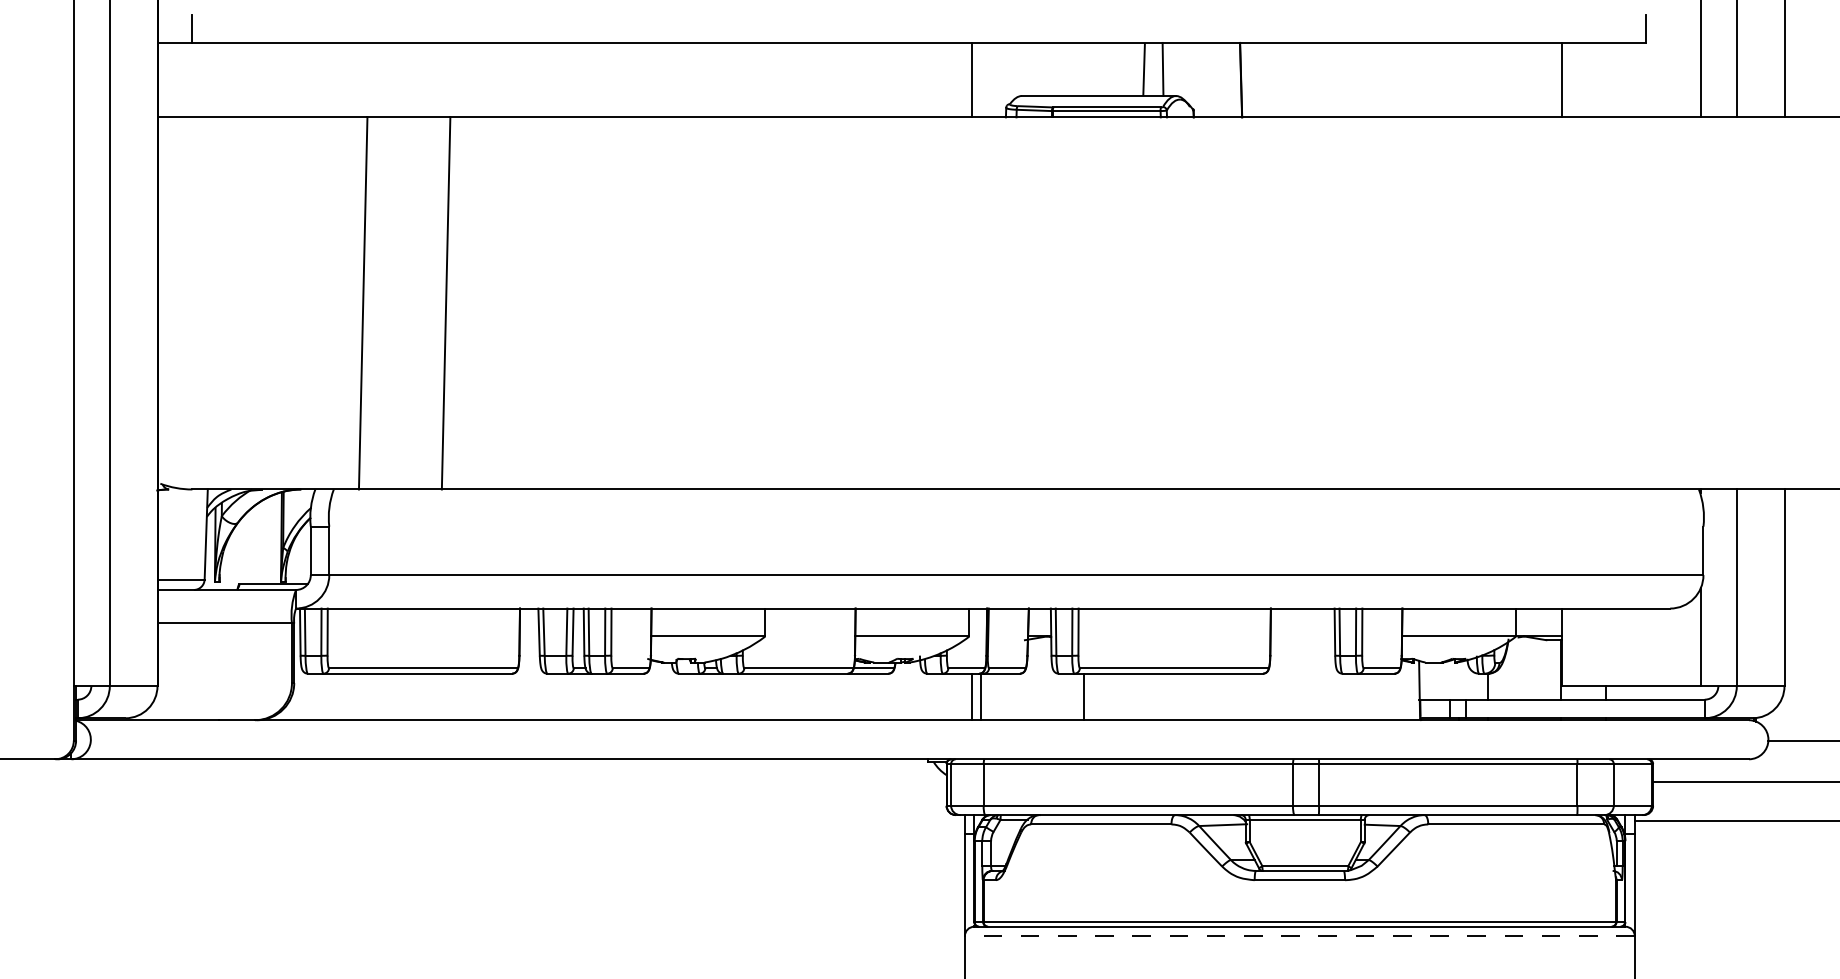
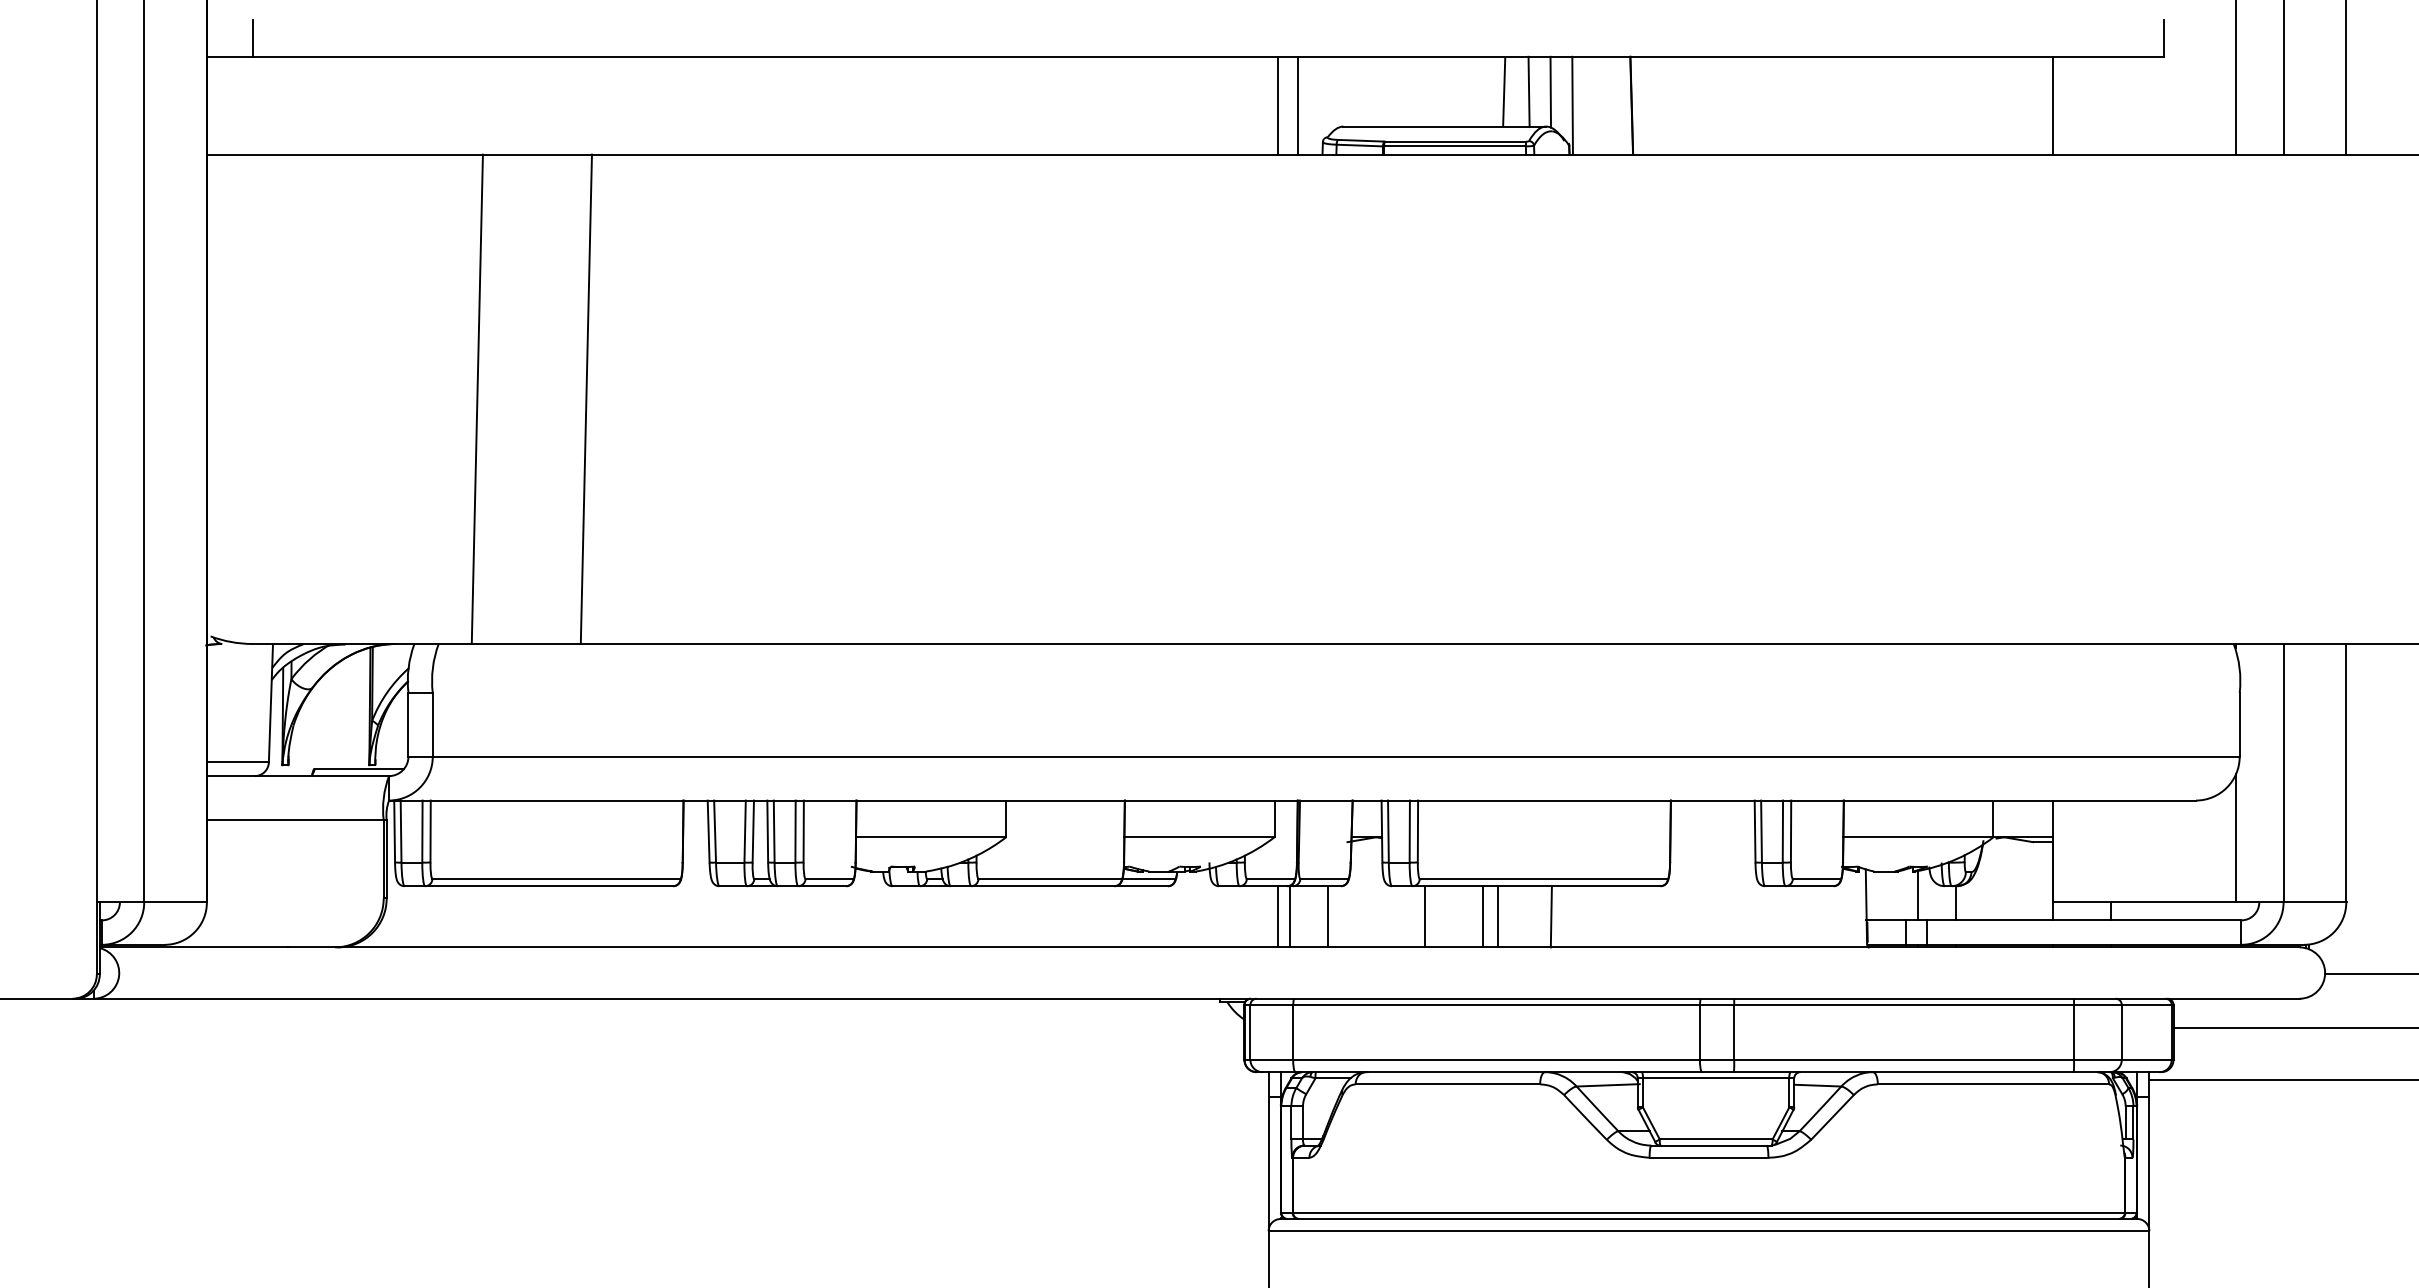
line: (1179, 69) -> (1550, 91), added
line: (986, 79) -> (1297, 105), added
line: (1196, 79) -> (1572, 105), added
line: (1458, 680) -> (1917, 895), added
line: (1010, 696) -> (1328, 916), added
line: (1128, 696) -> (1483, 916), added
line: (1139, 696) -> (1497, 916), added
line: (1179, 696) -> (1550, 916), added
line: (1299, 936) -> (1708, 1231), dashed -> solid

